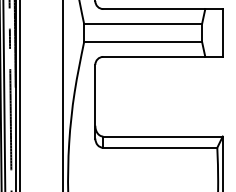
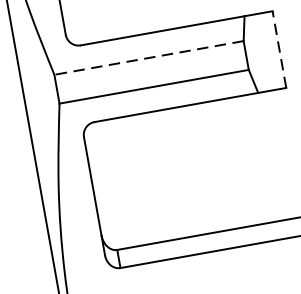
line: (143, 24) -> (149, 58), solid -> dashed
line: (222, 33) -> (279, 50), solid -> dashed

